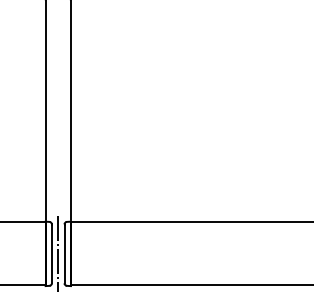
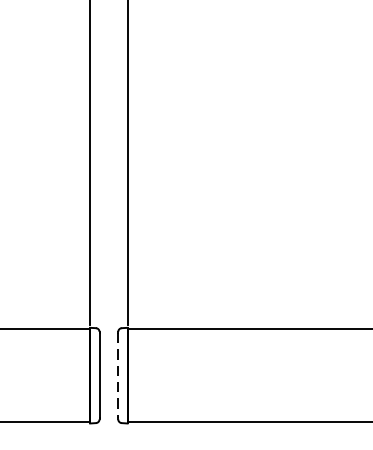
line: (58, 253) -> (109, 375), removed
line: (64, 253) -> (118, 375), solid -> dashed

